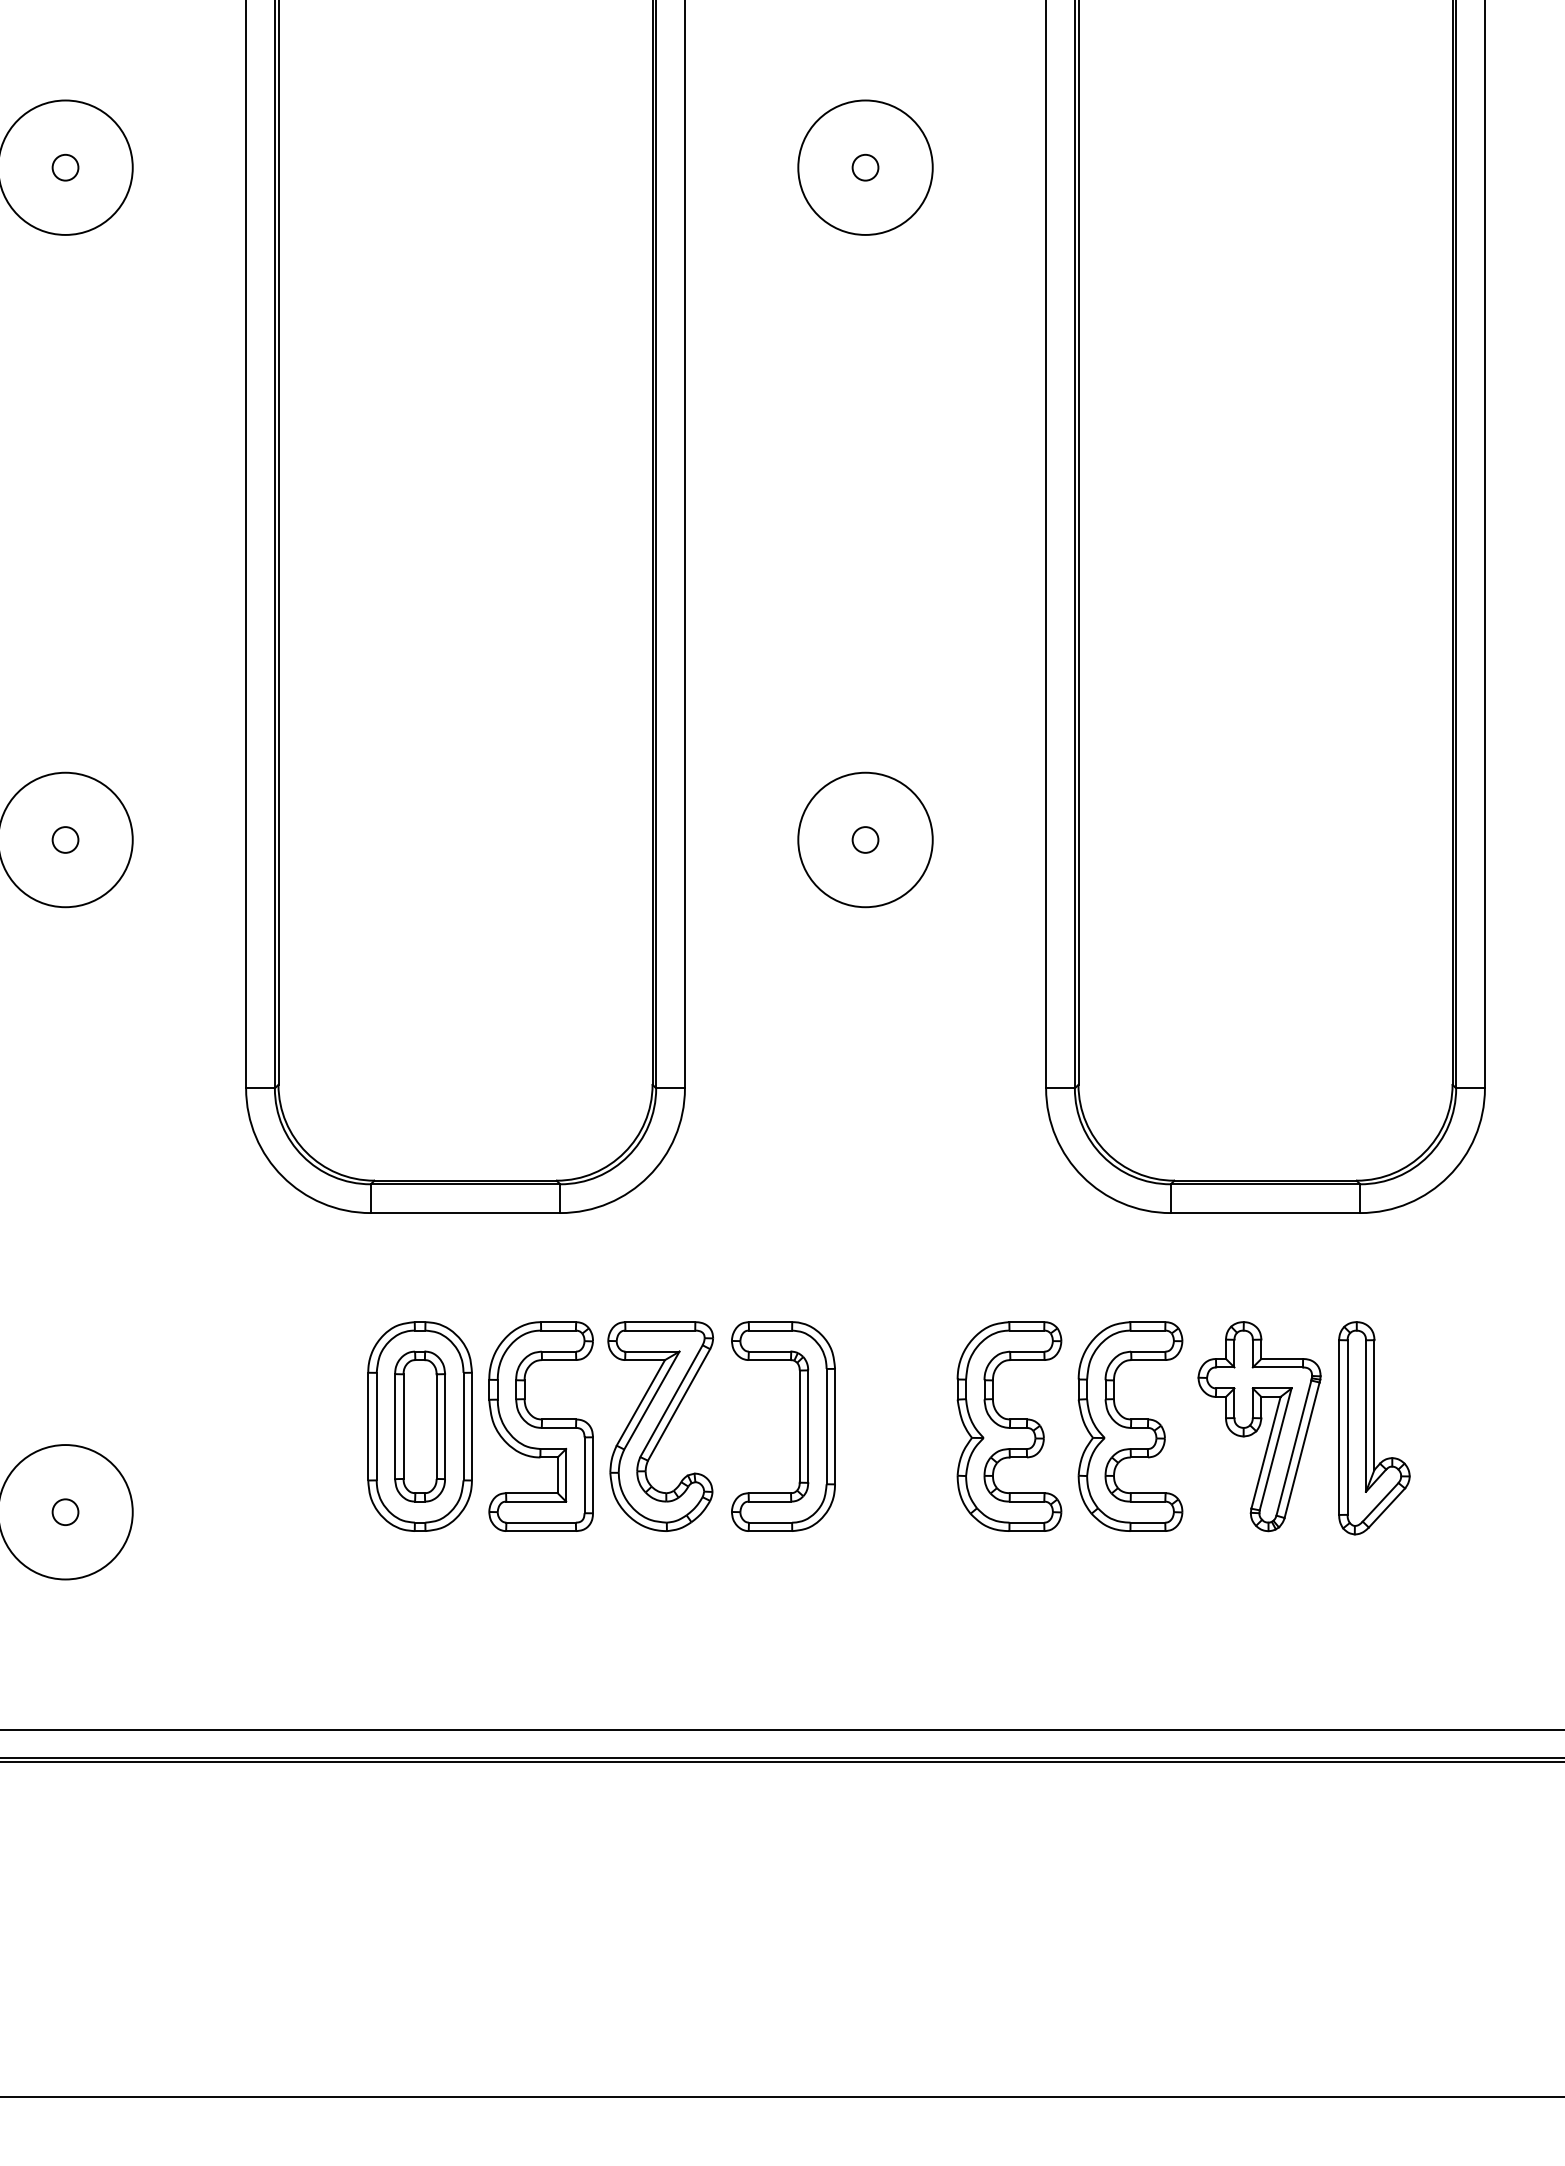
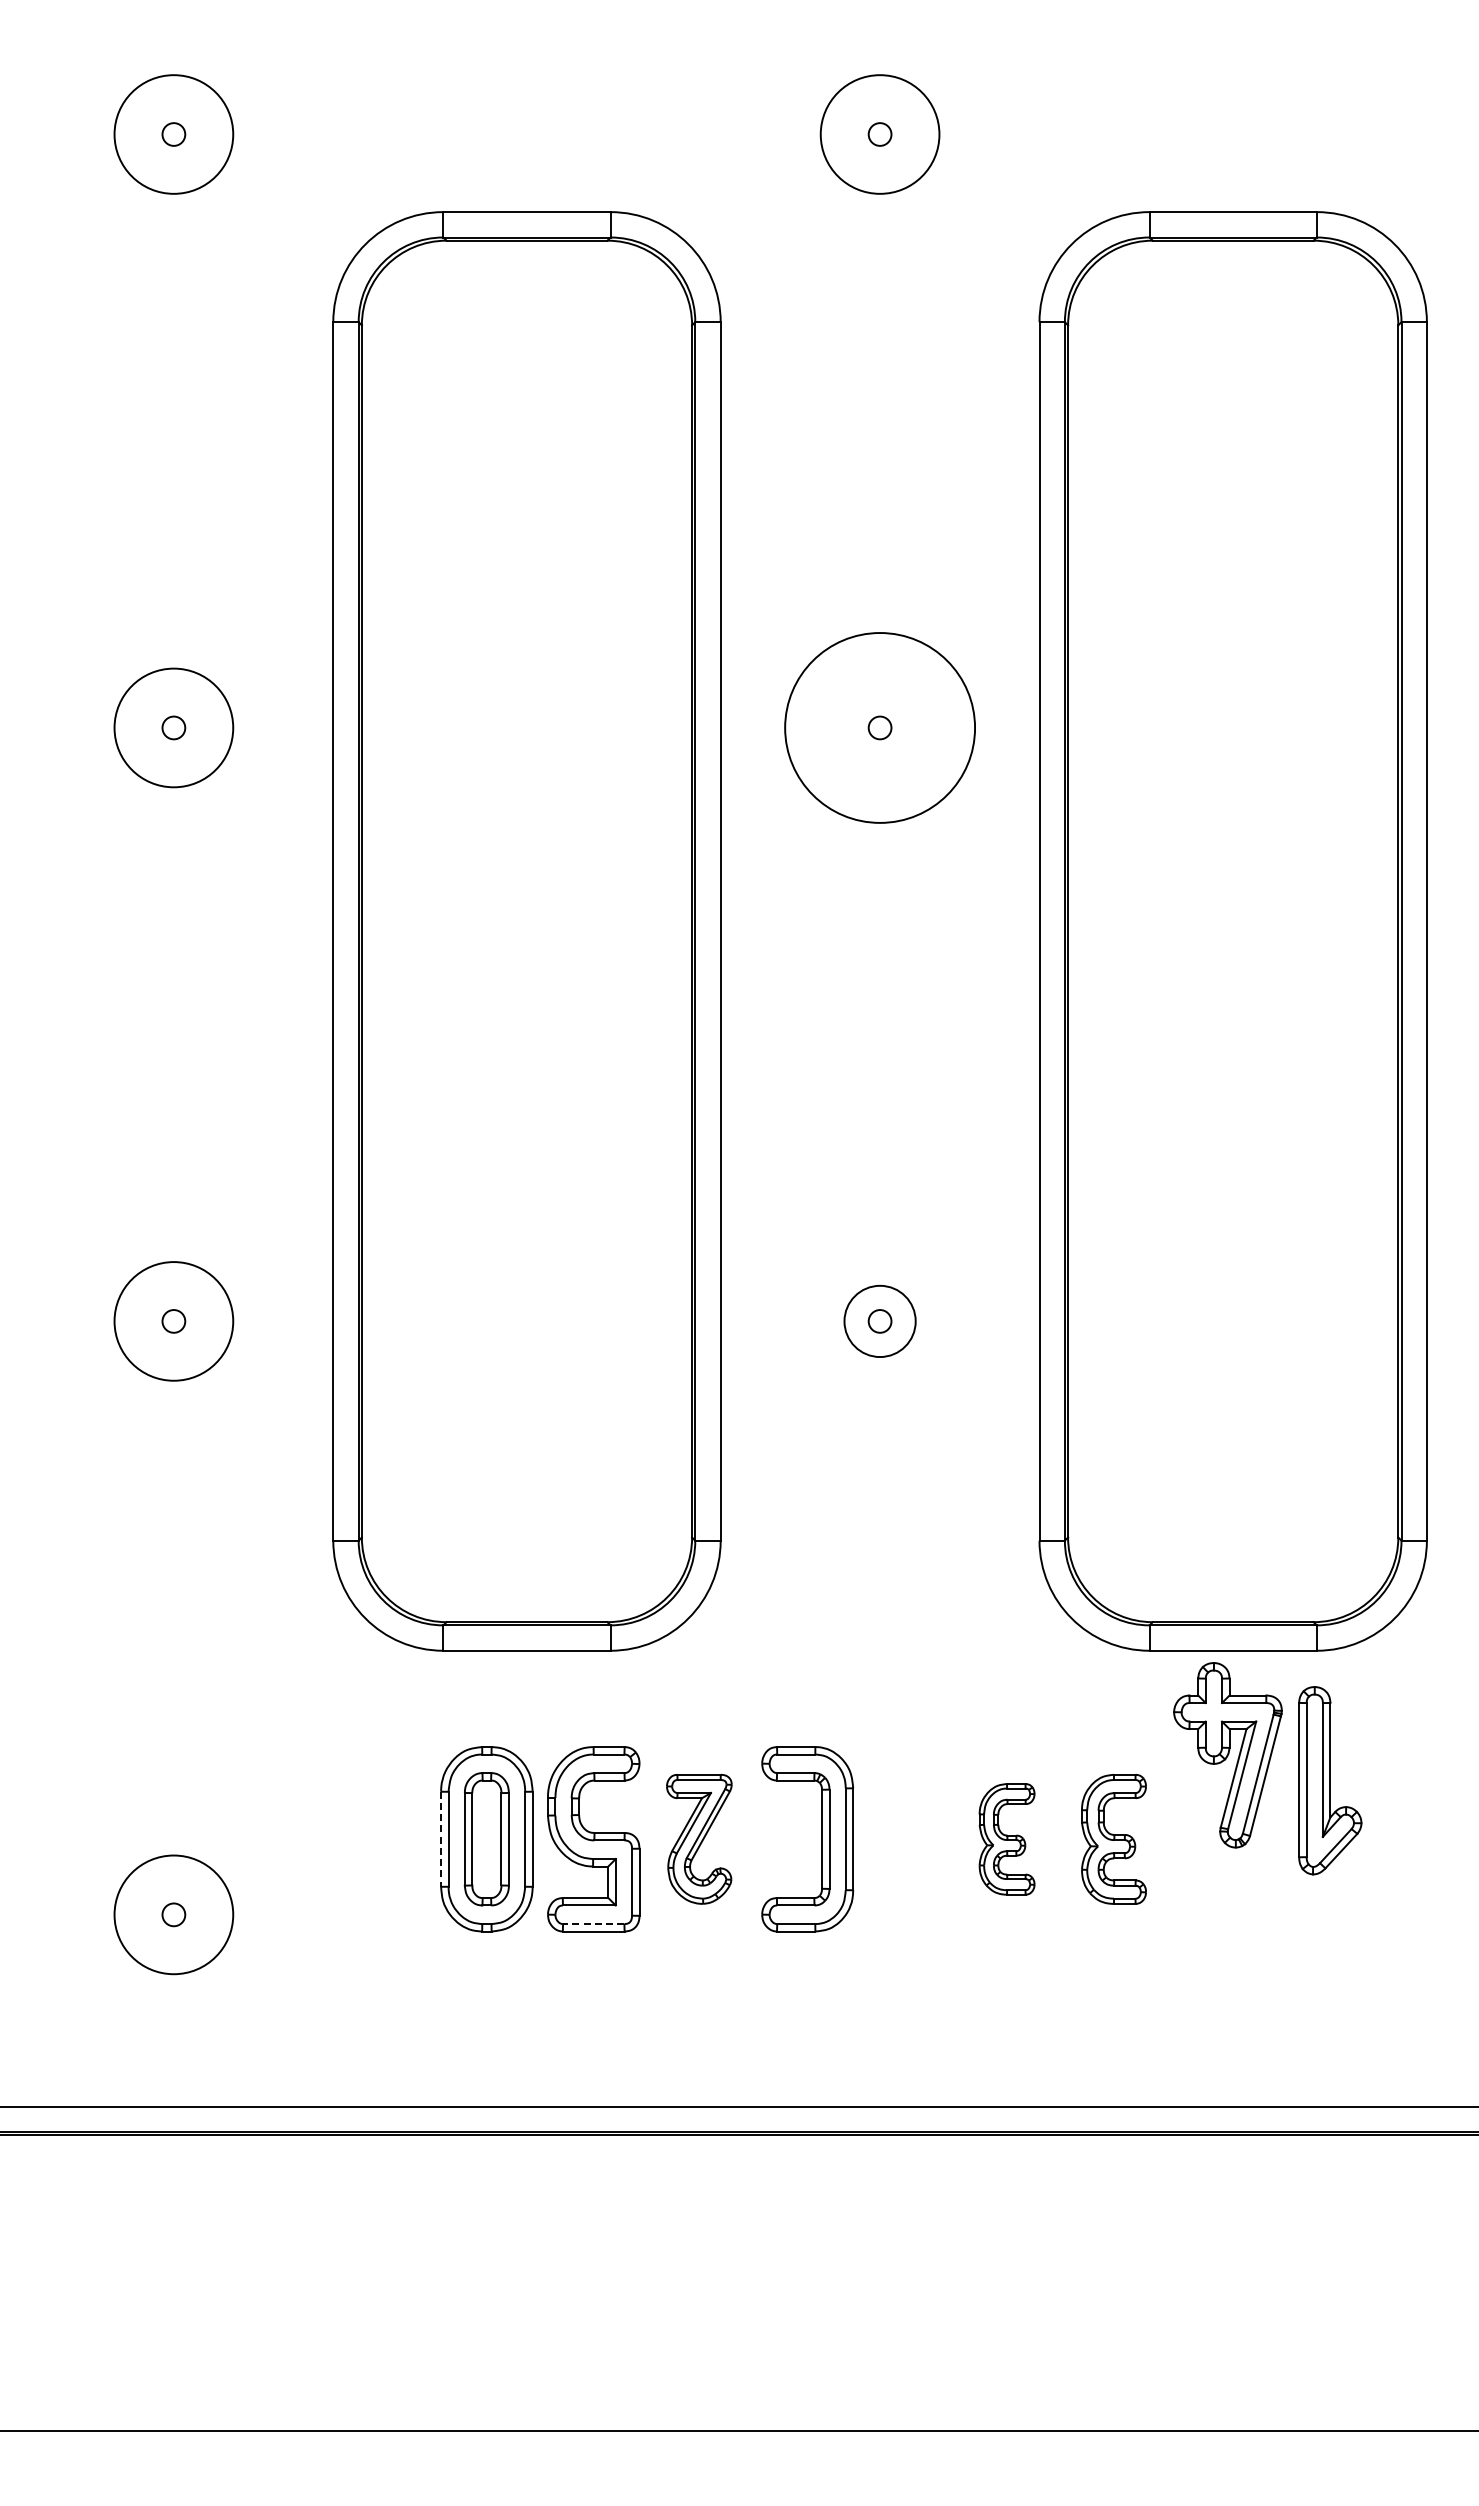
circle: (864, 167) -> (879, 727), size x1.6
circle: (864, 840) -> (879, 1321), size x0.6
line: (368, 1426) -> (441, 1839), solid -> dashed
part: (660, 1426) -> (699, 1839), size x0.7
part: (1008, 1426) -> (1006, 1839), size x0.6
part: (1129, 1426) -> (1113, 1839), size x0.7
part: (1259, 1426) -> (1227, 1755), moved
part: (1374, 1428) -> (1330, 1780), moved
line: (540, 1523) -> (593, 1924), solid -> dashed

